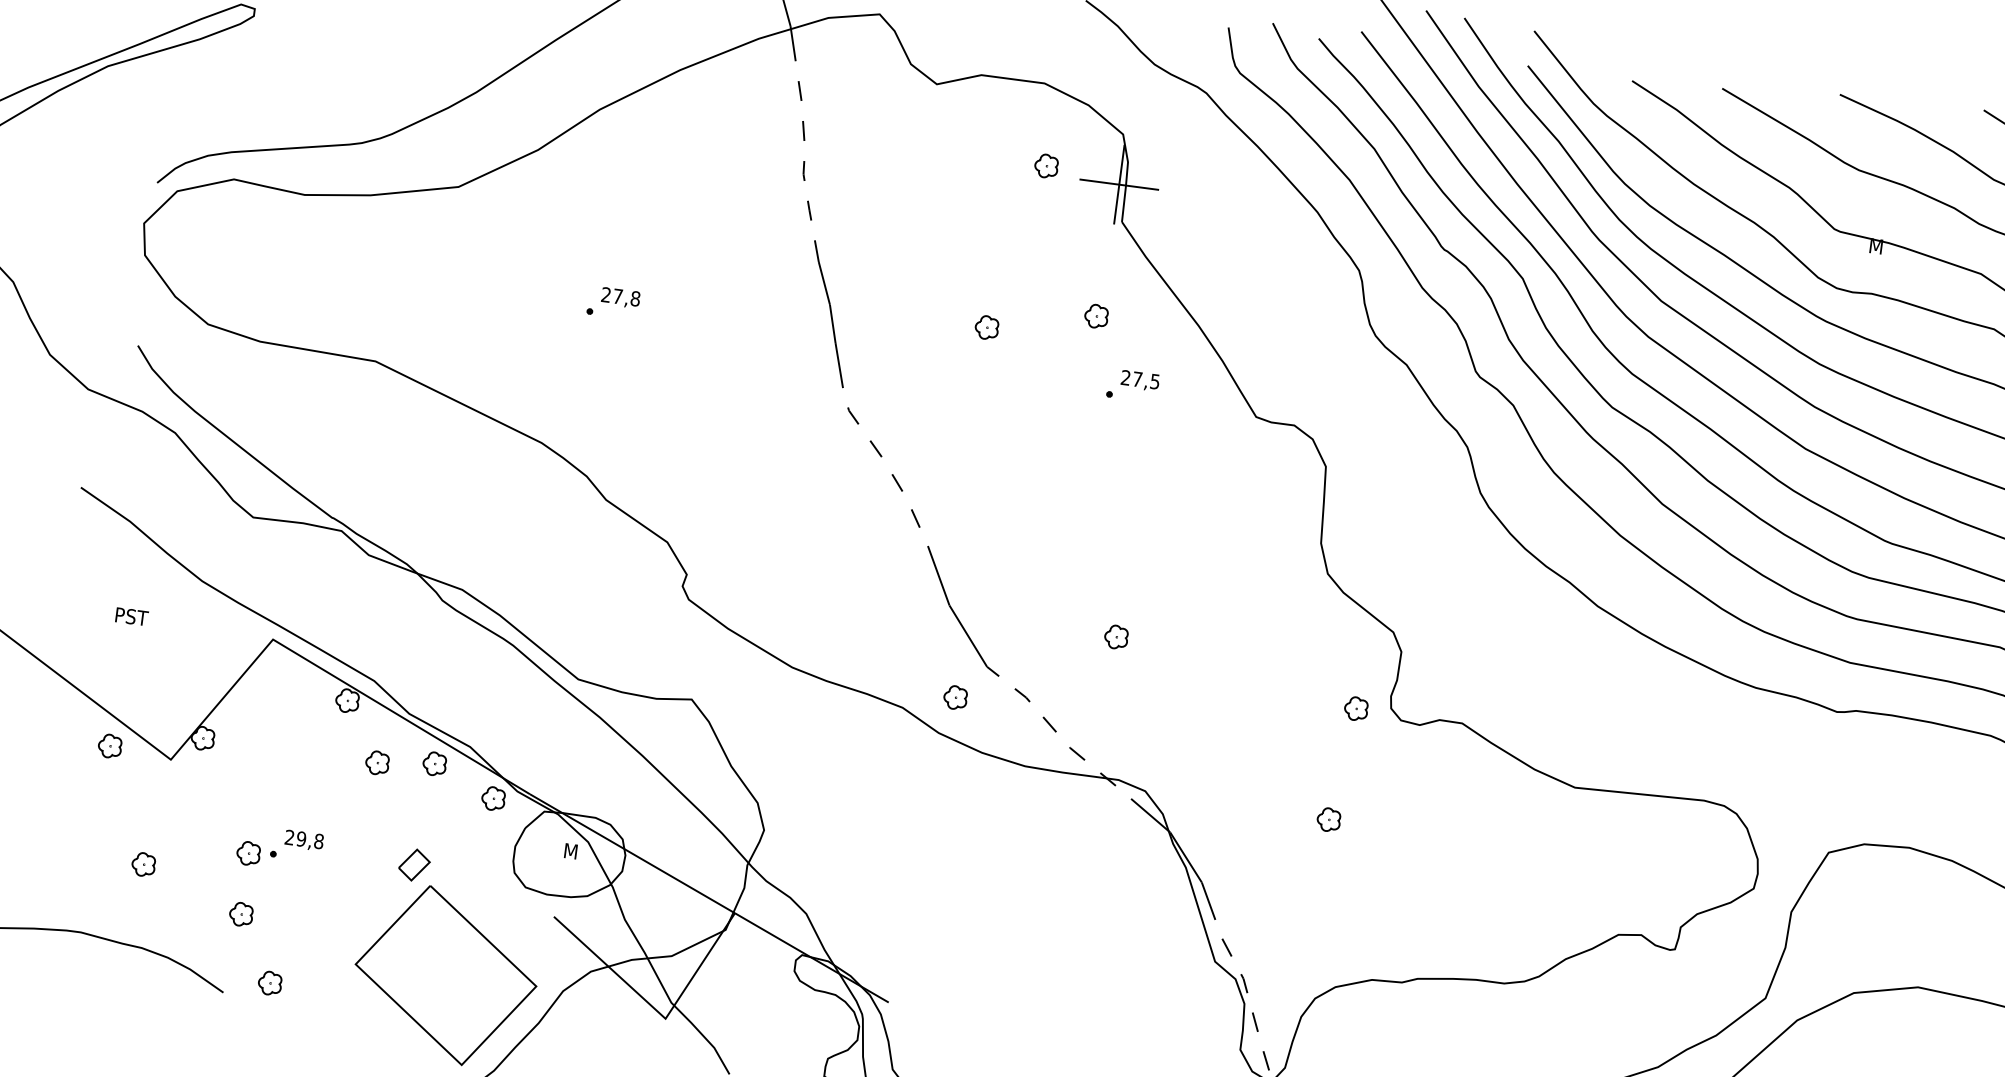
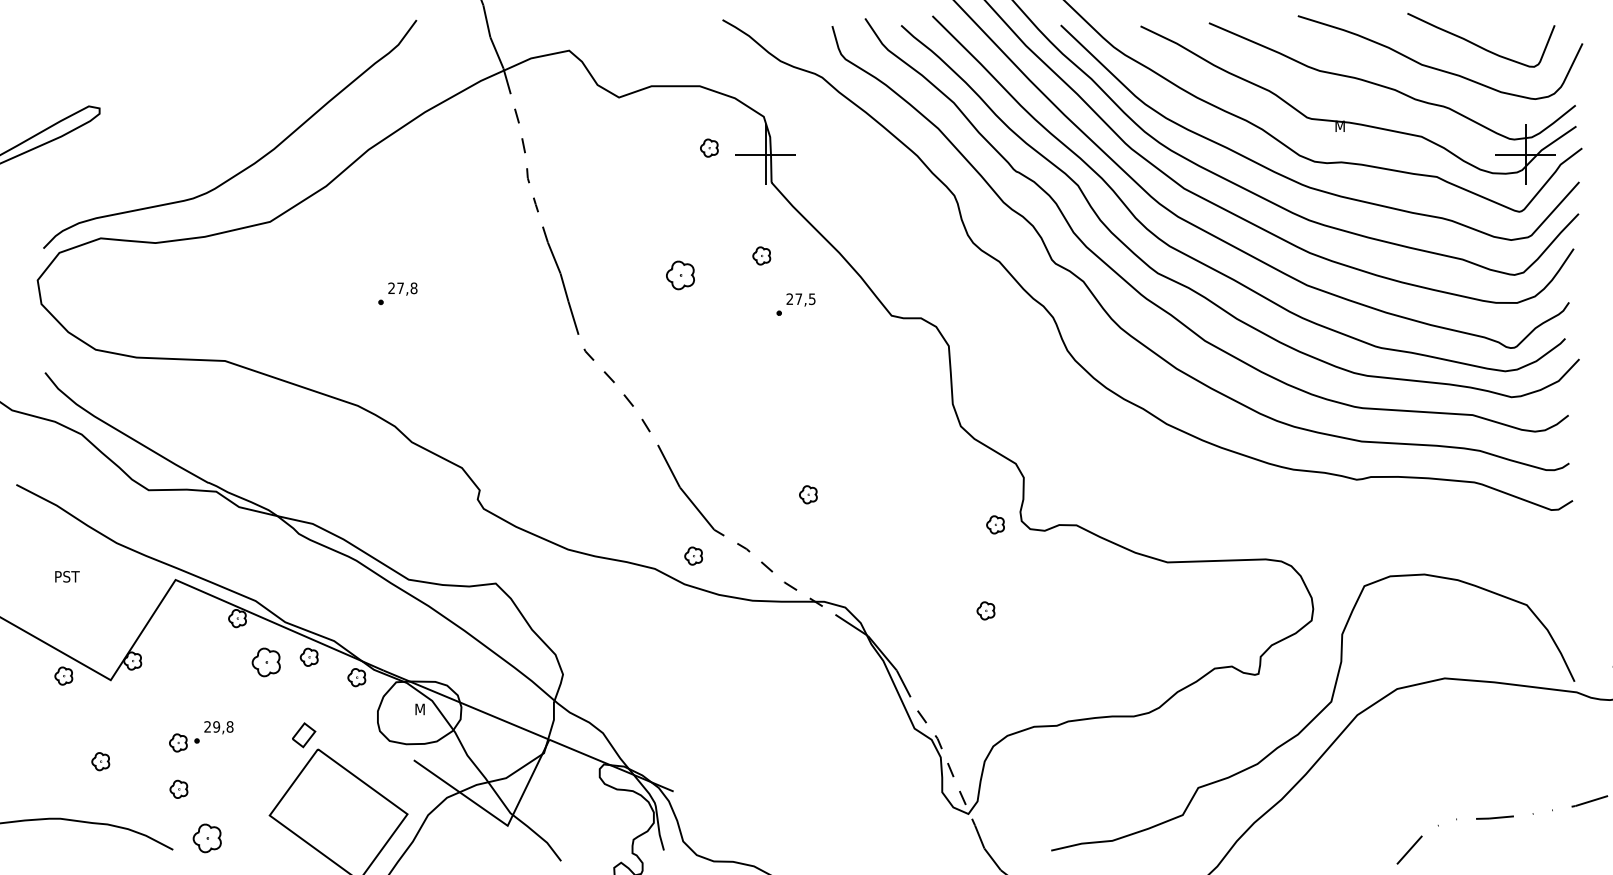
part: (986, 326) -> (680, 274), size x1.6
part: (376, 761) -> (265, 661), size x1.6
part: (270, 982) -> (207, 837), size x1.6

